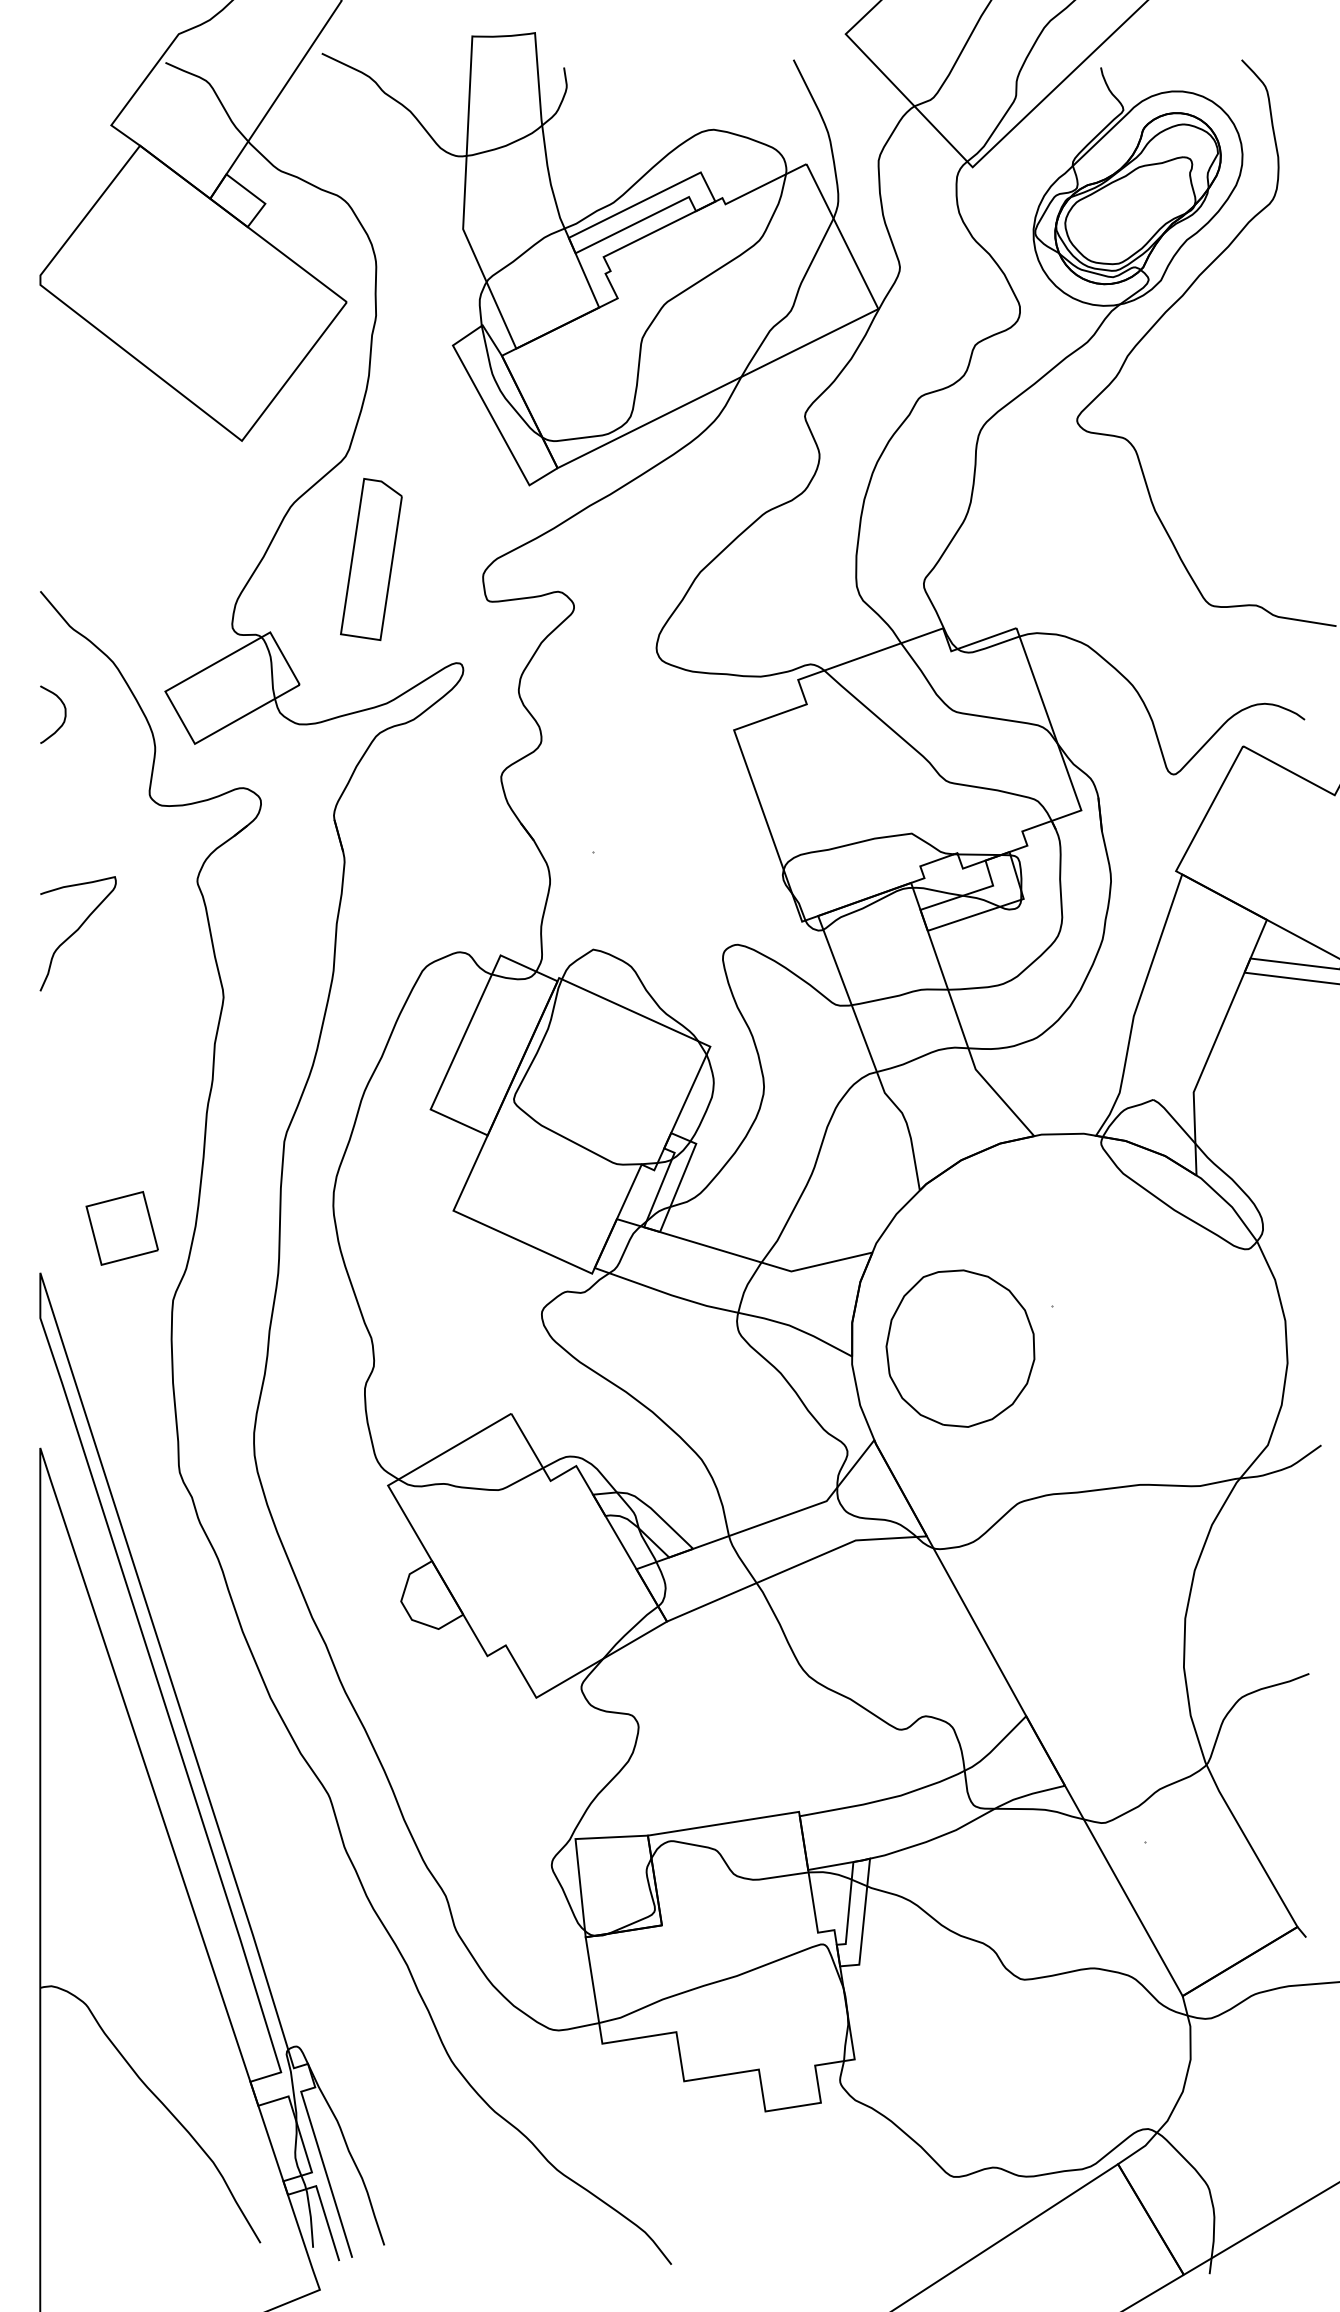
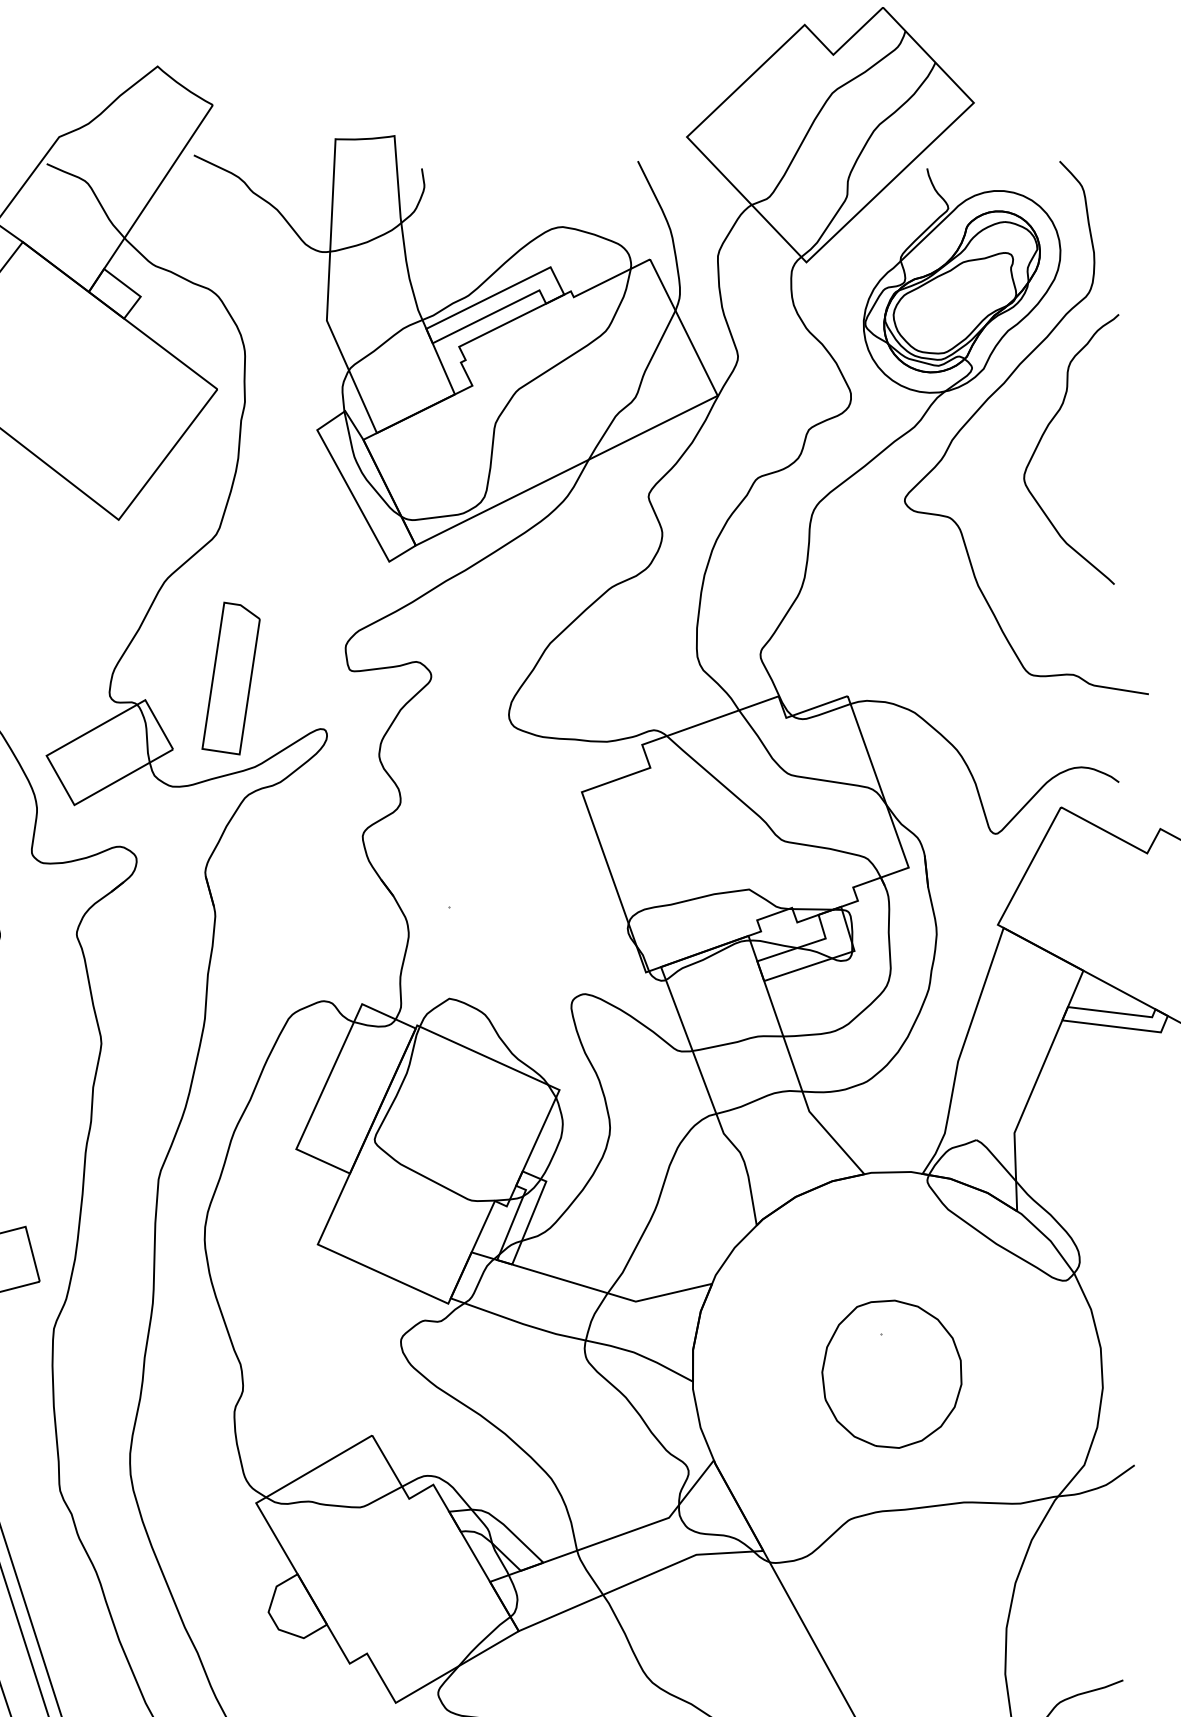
curve: (1226, 348) -> (1045, 432), added
part: (371, 559) -> (231, 678), moved
part: (960, 1348) -> (891, 1374), moved

